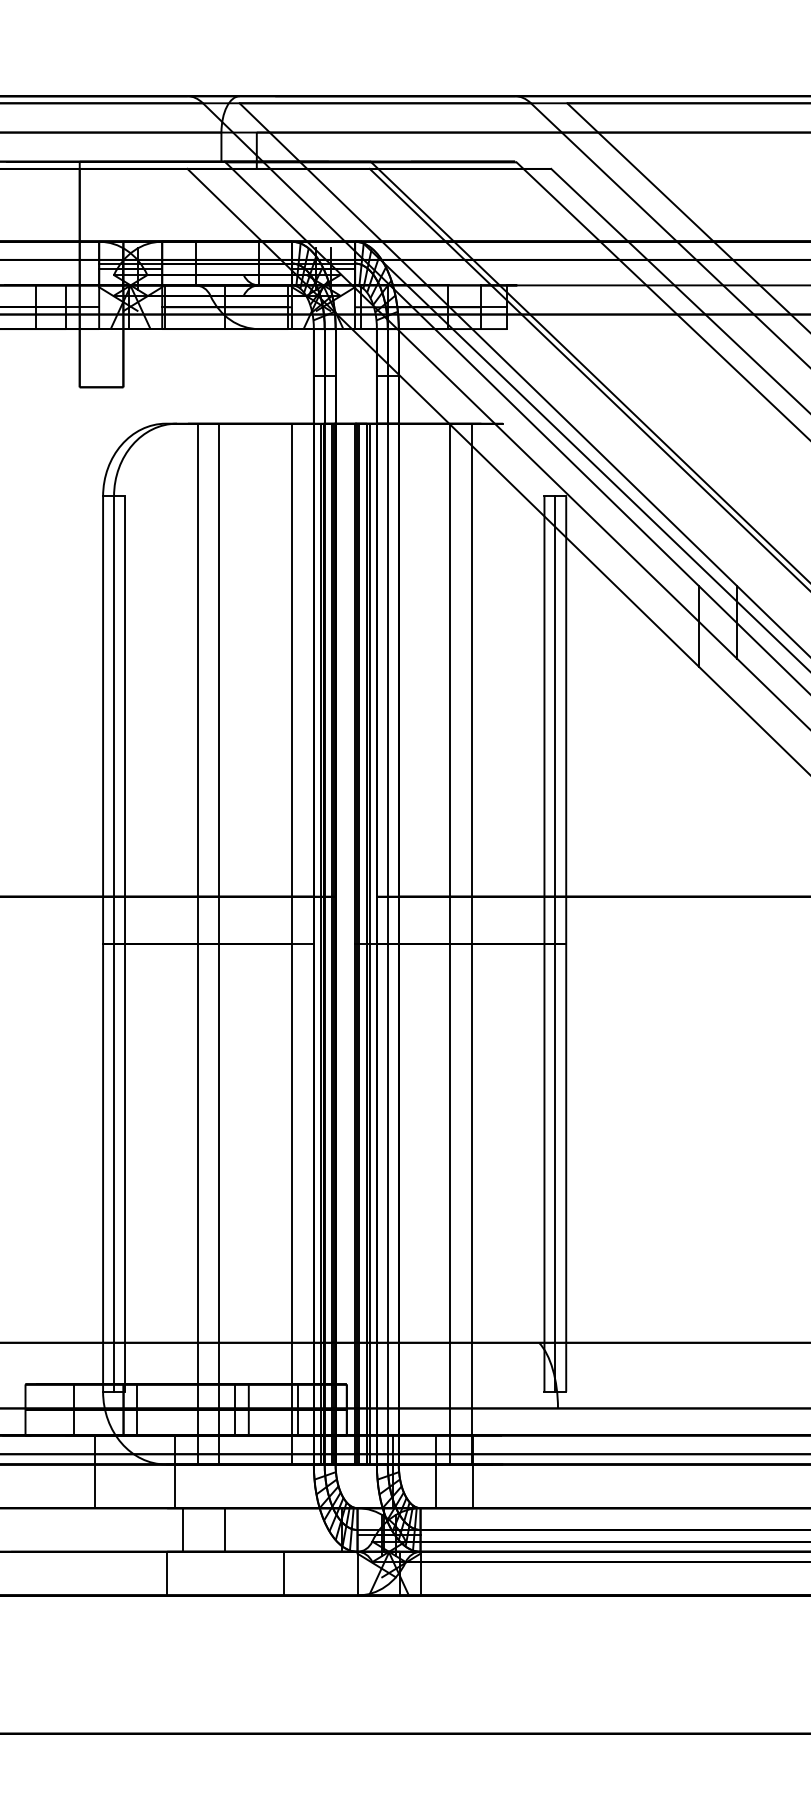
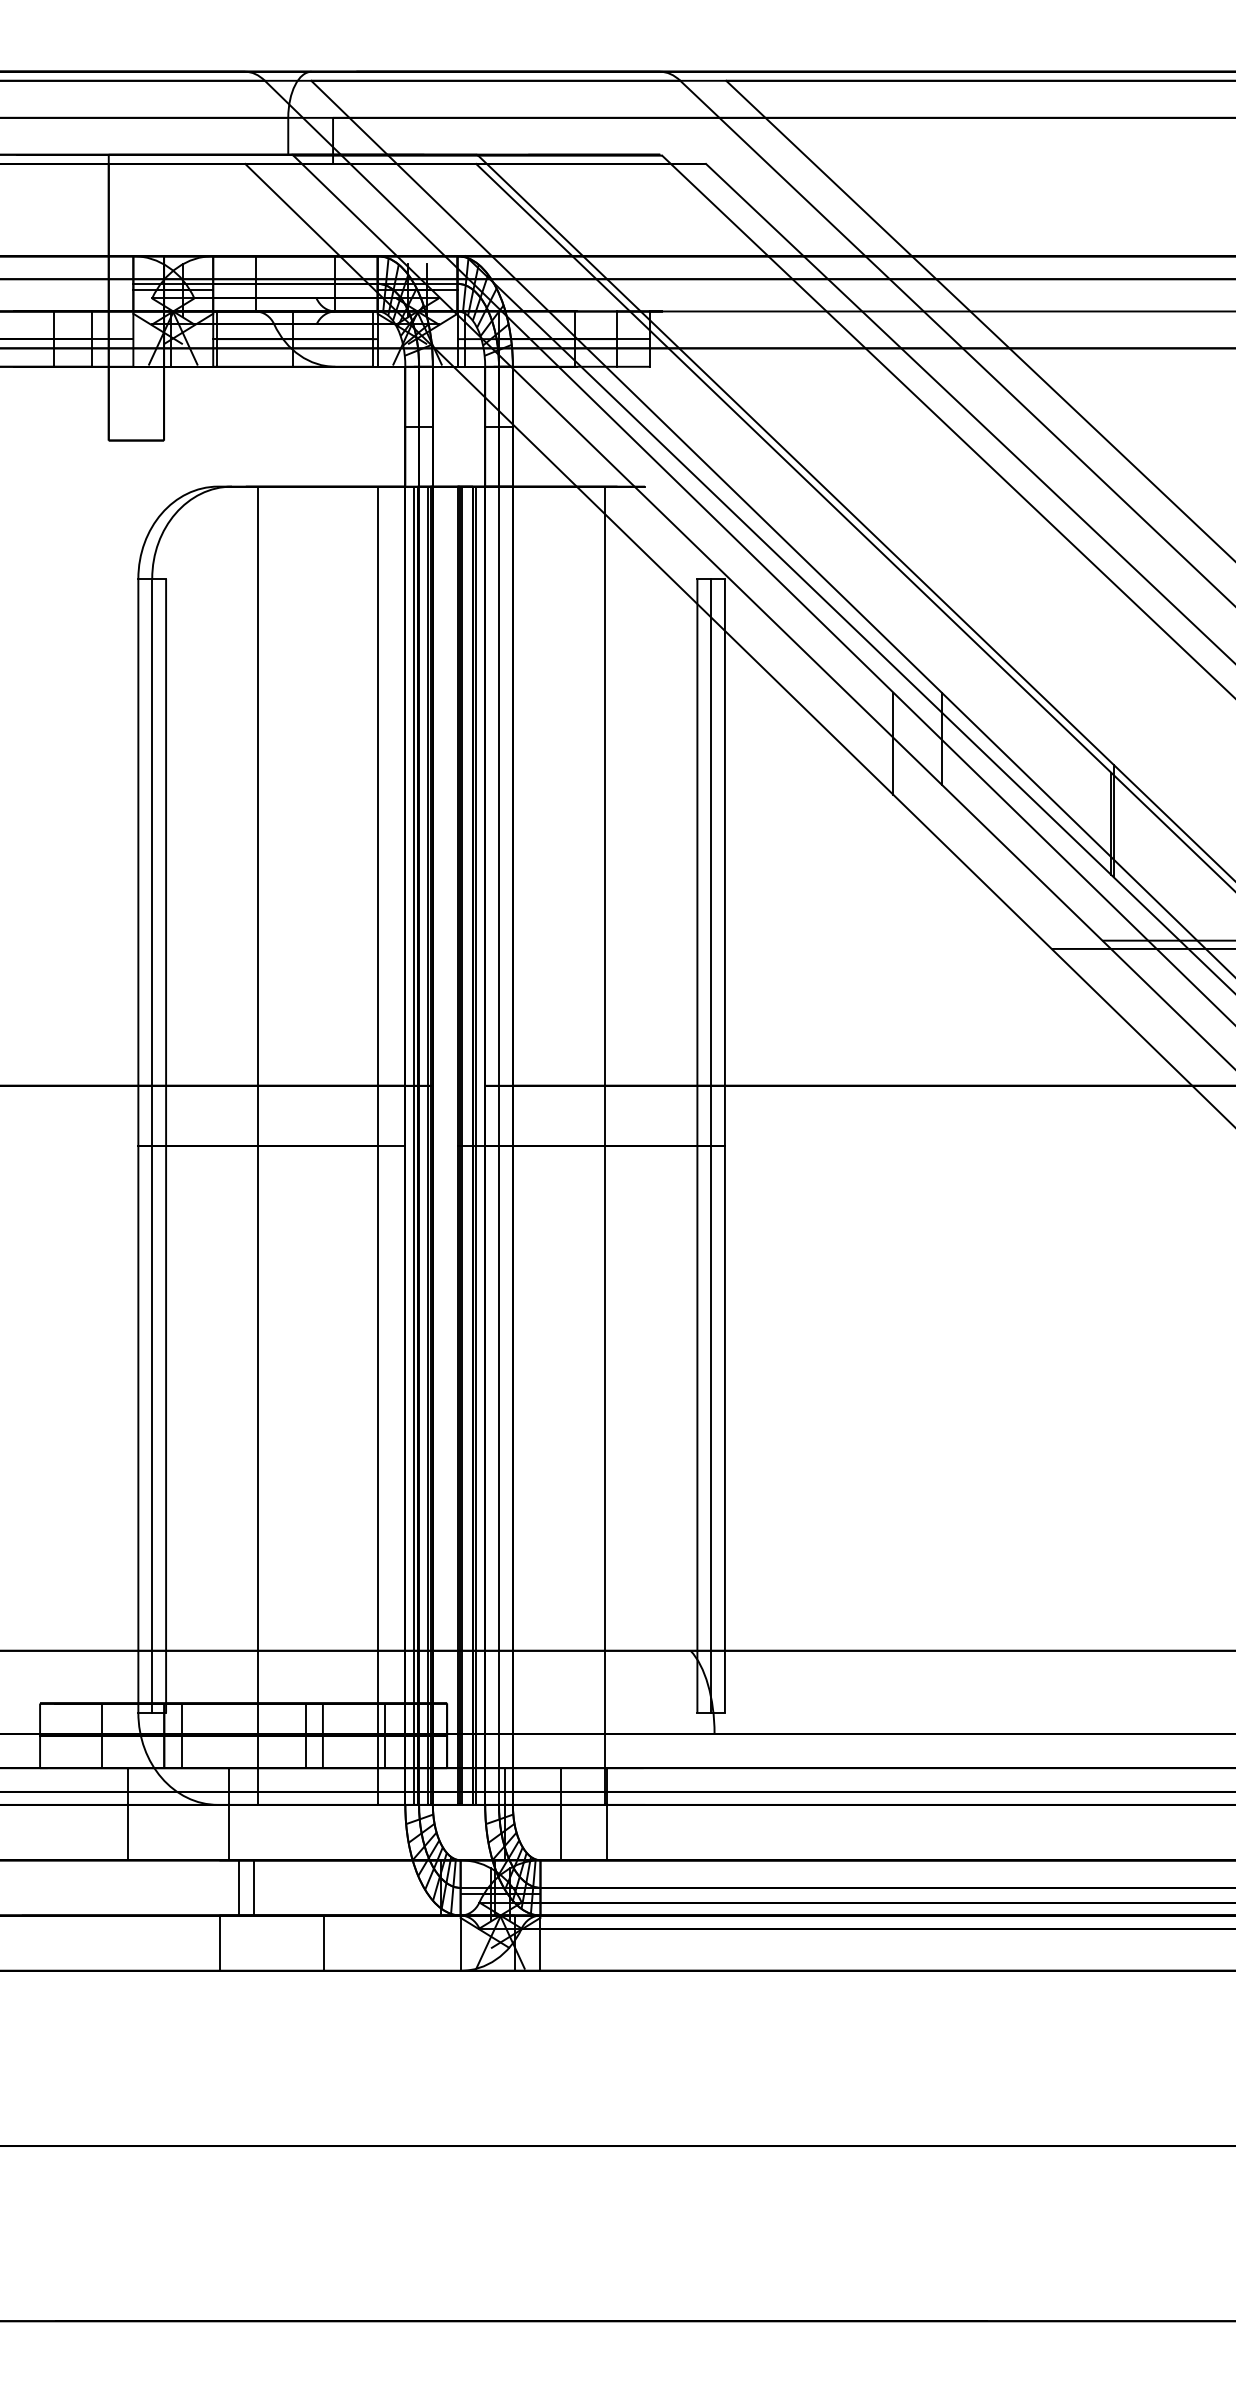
line: (219, 943) -> (285, 1145), removed
line: (449, 943) -> (577, 1145), removed
line: (225, 1529) -> (254, 1887), moved
line: (284, 1573) -> (324, 1942), moved

